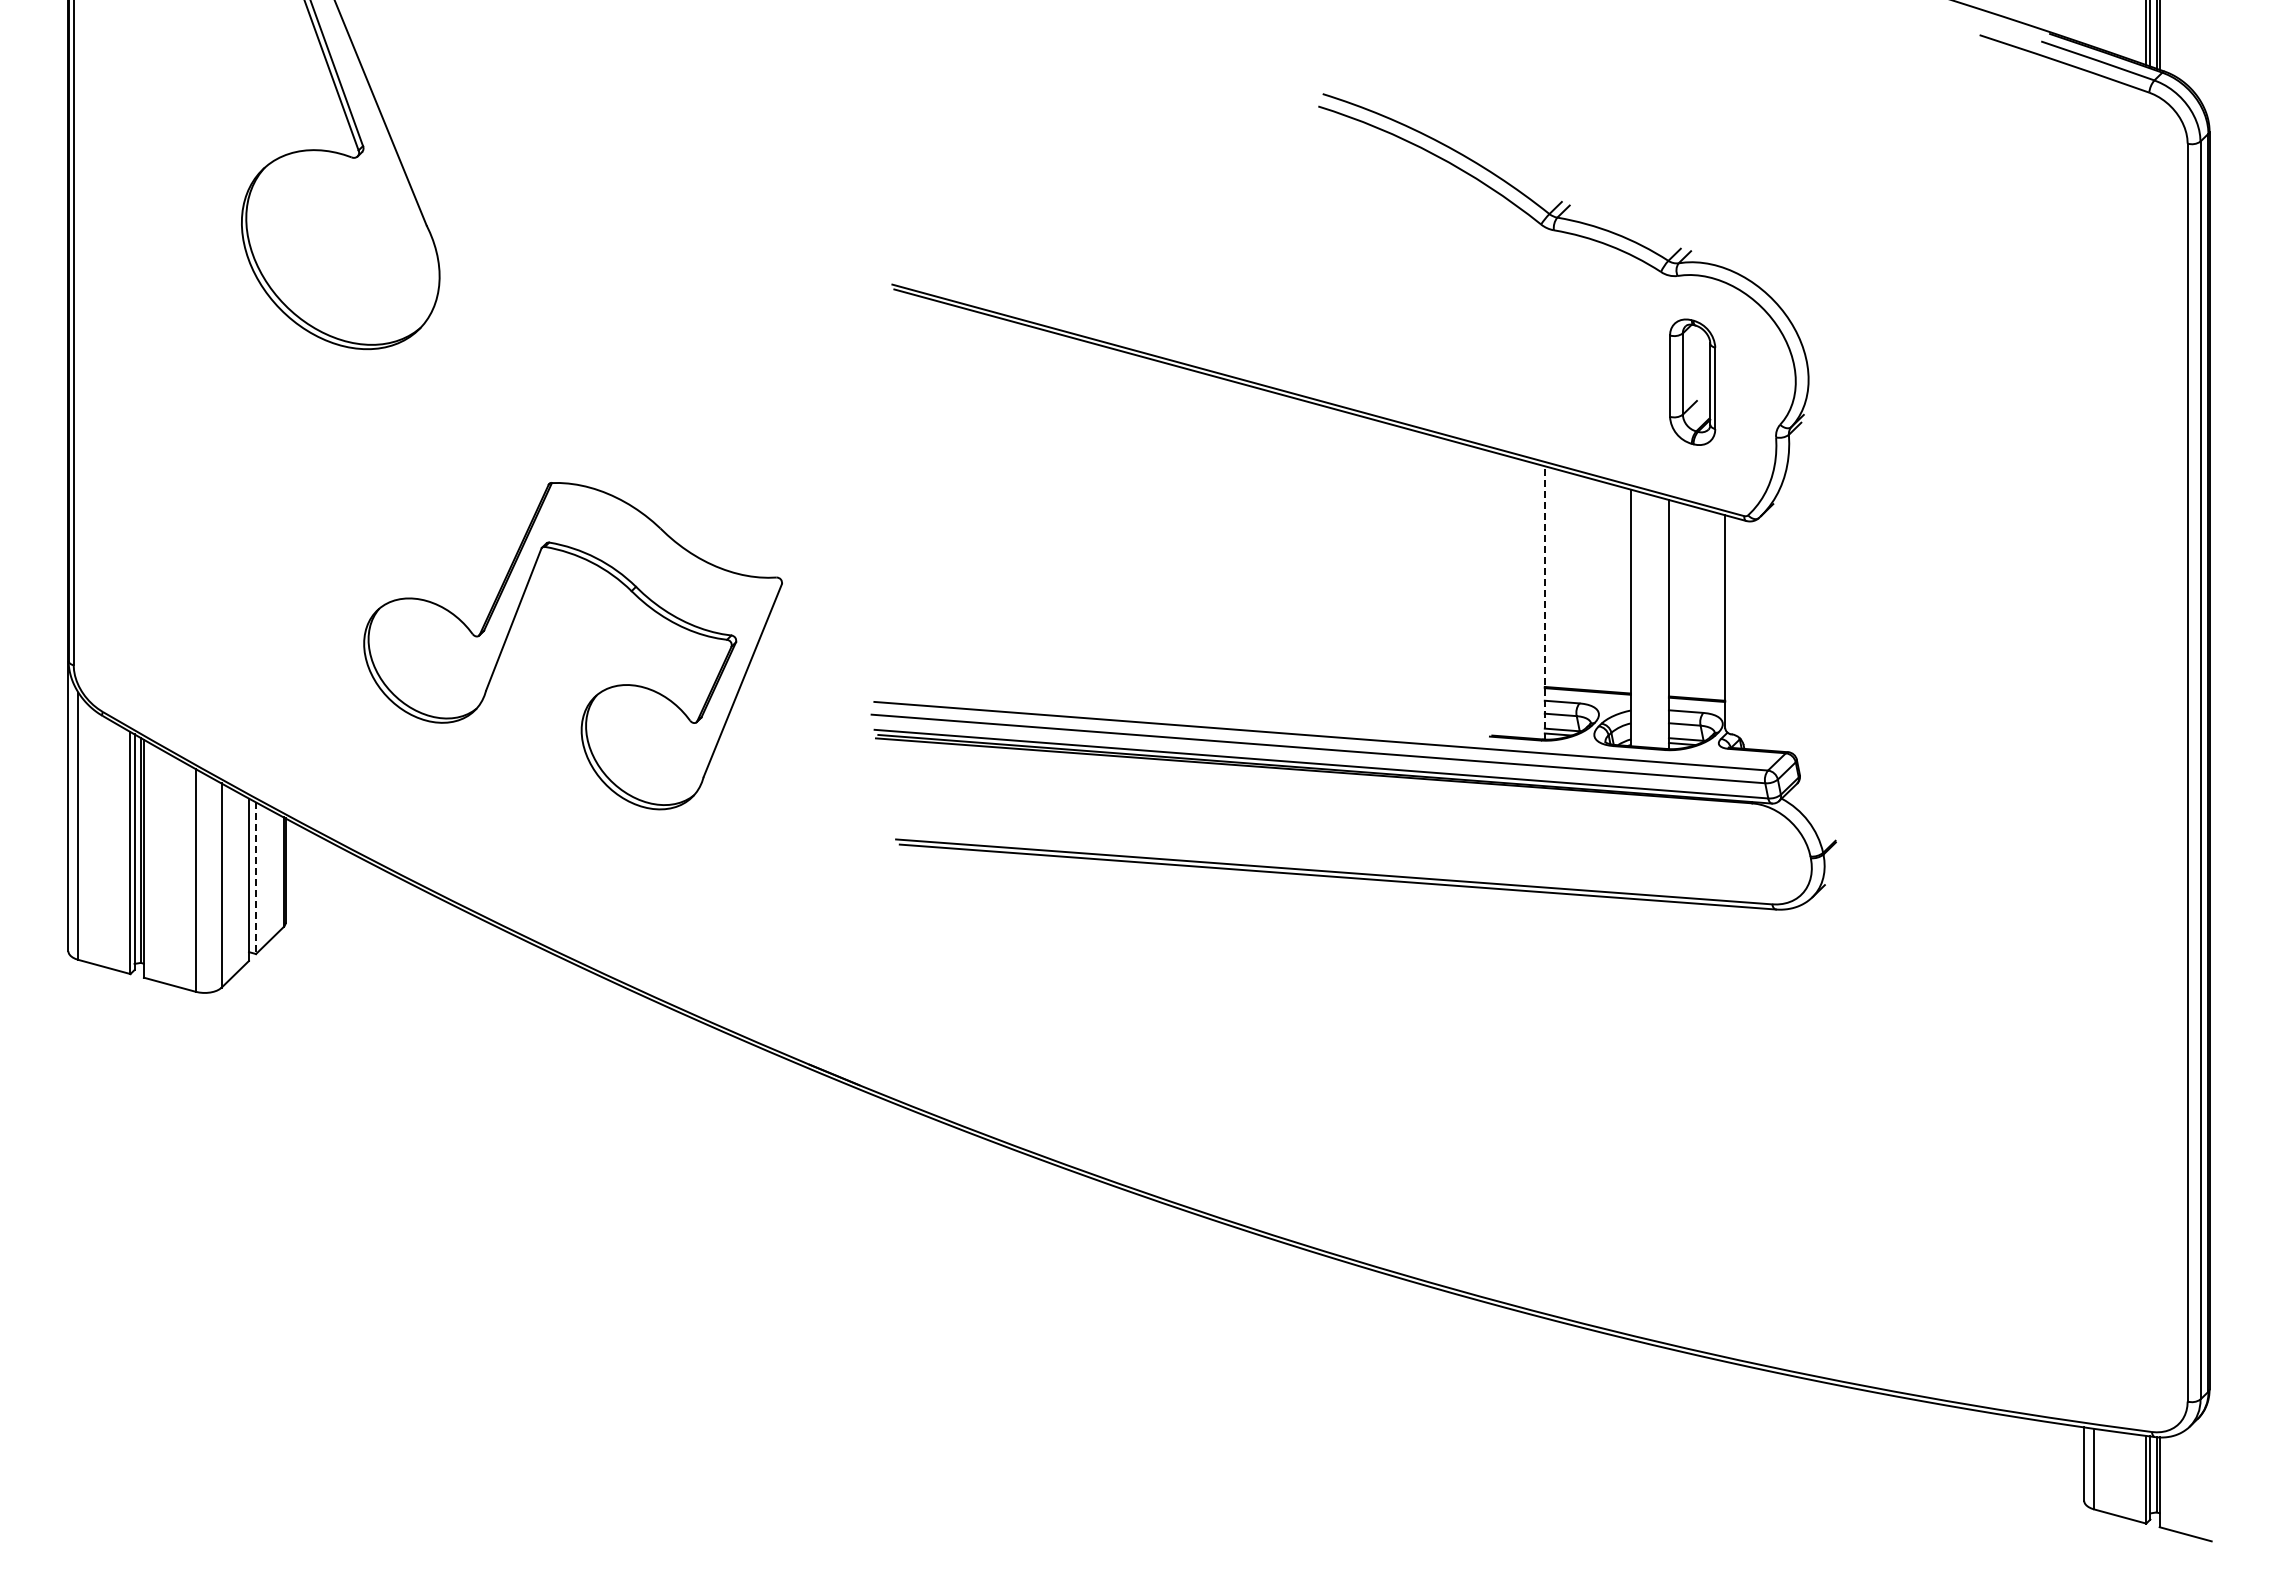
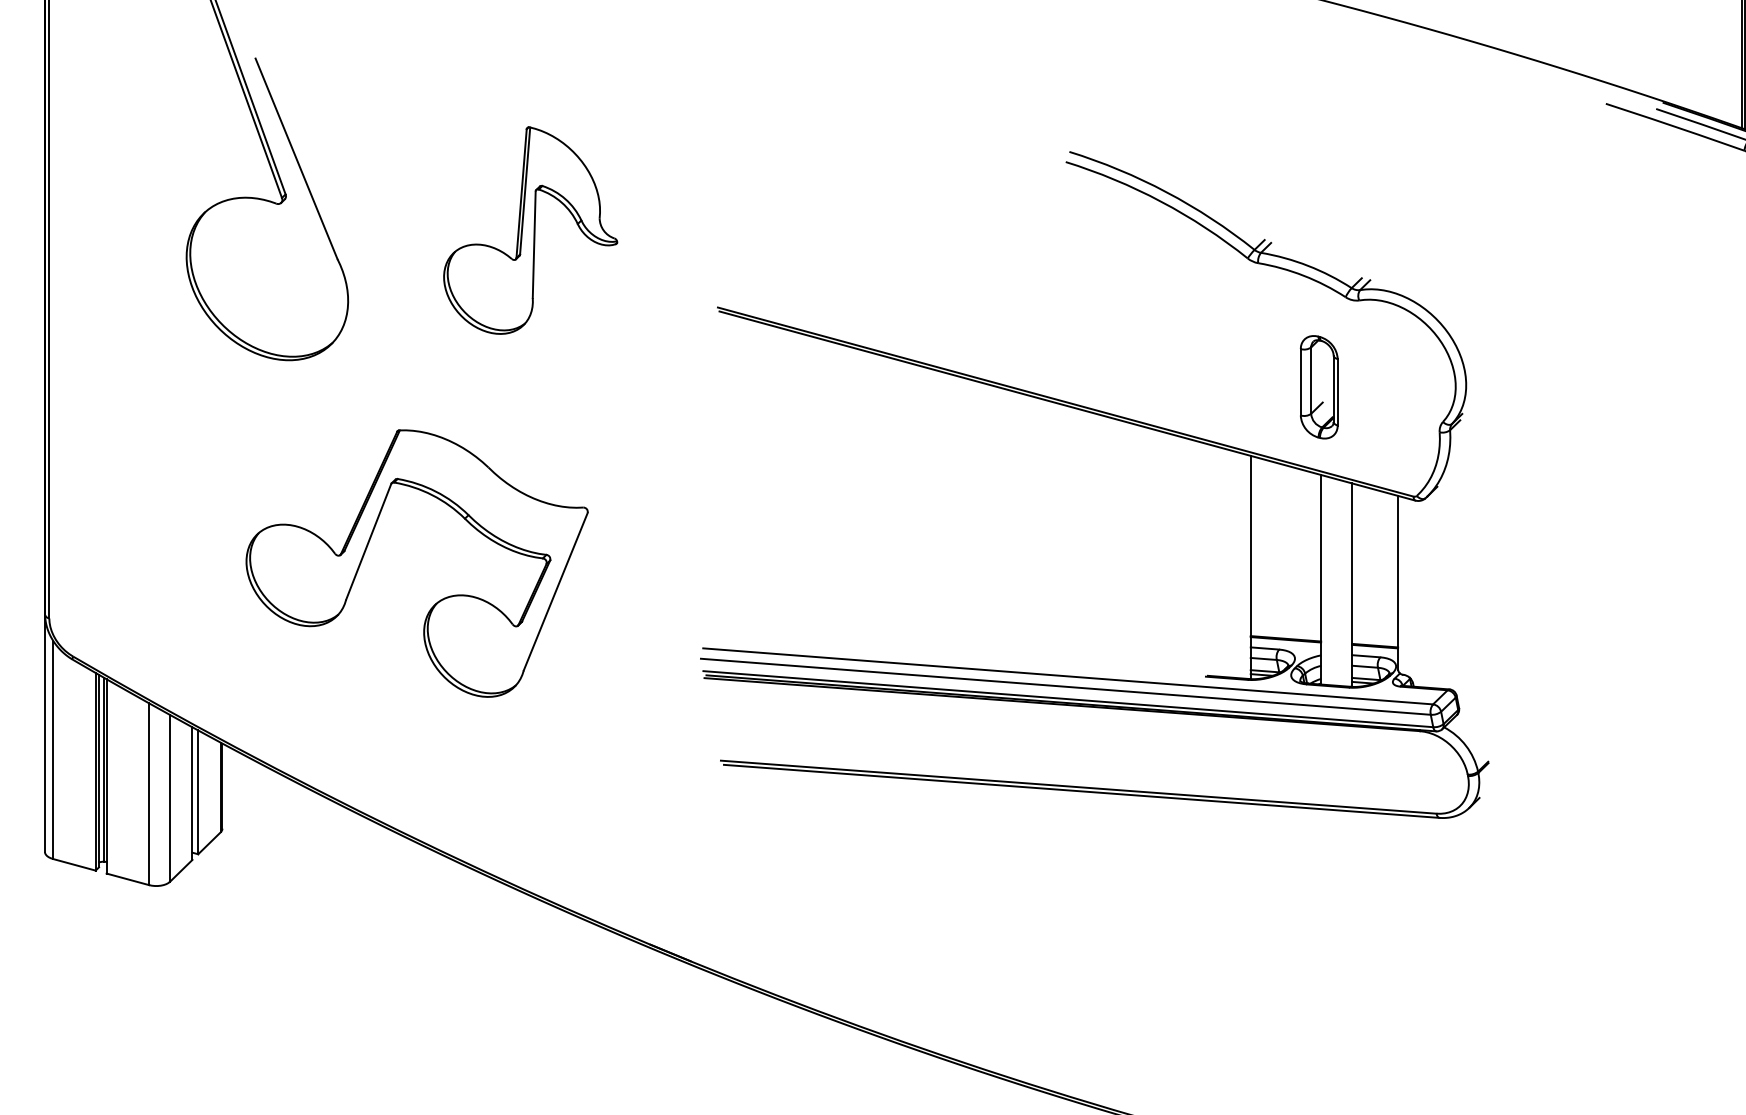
part: (662, 189) -> (530, 229), added
part: (1692, 381) -> (1319, 386), moved
line: (1544, 602) -> (1250, 567), dashed -> solid
part: (601, 690) -> (440, 599), moved
line: (256, 878) -> (198, 792), dashed -> solid

